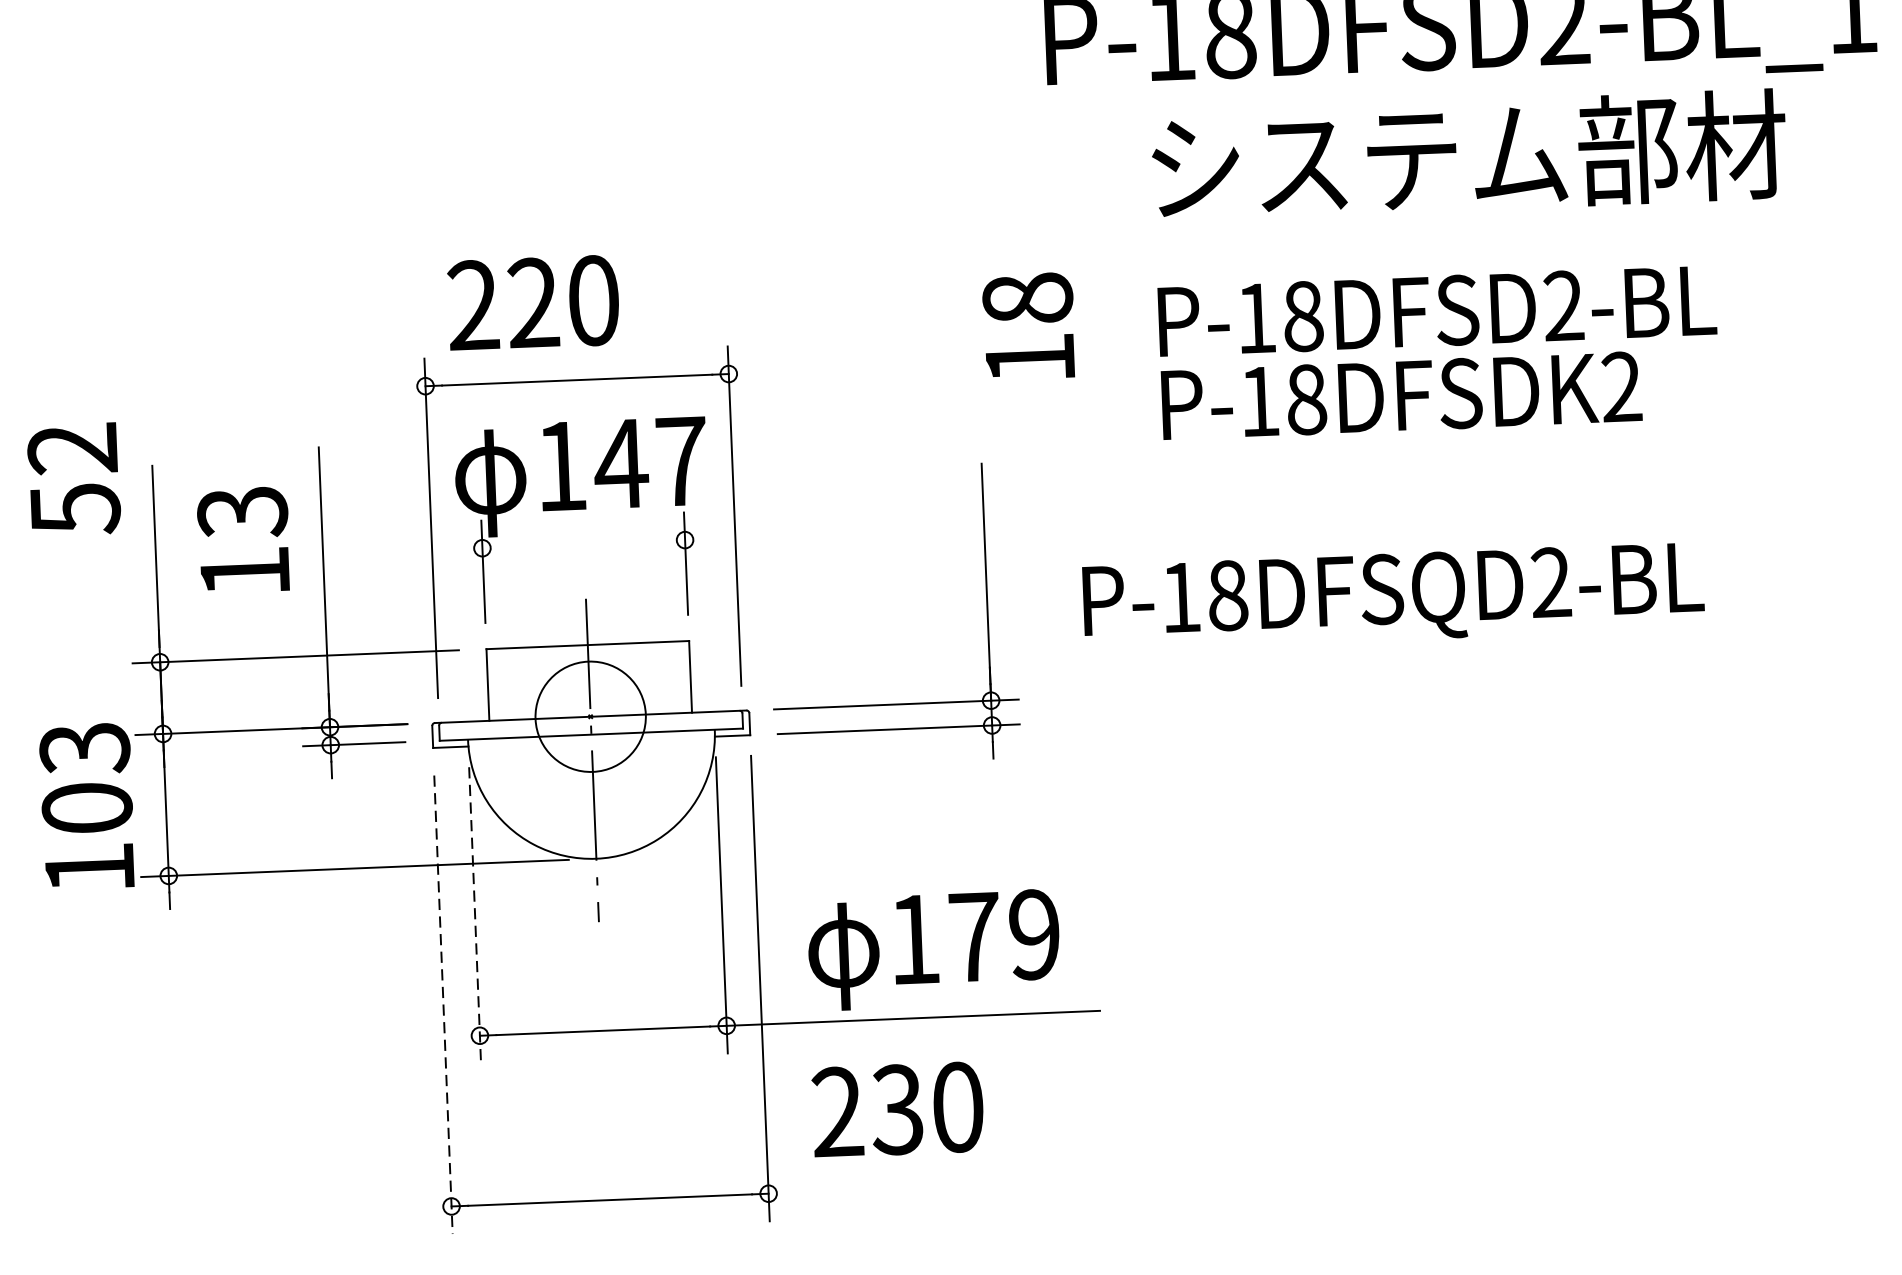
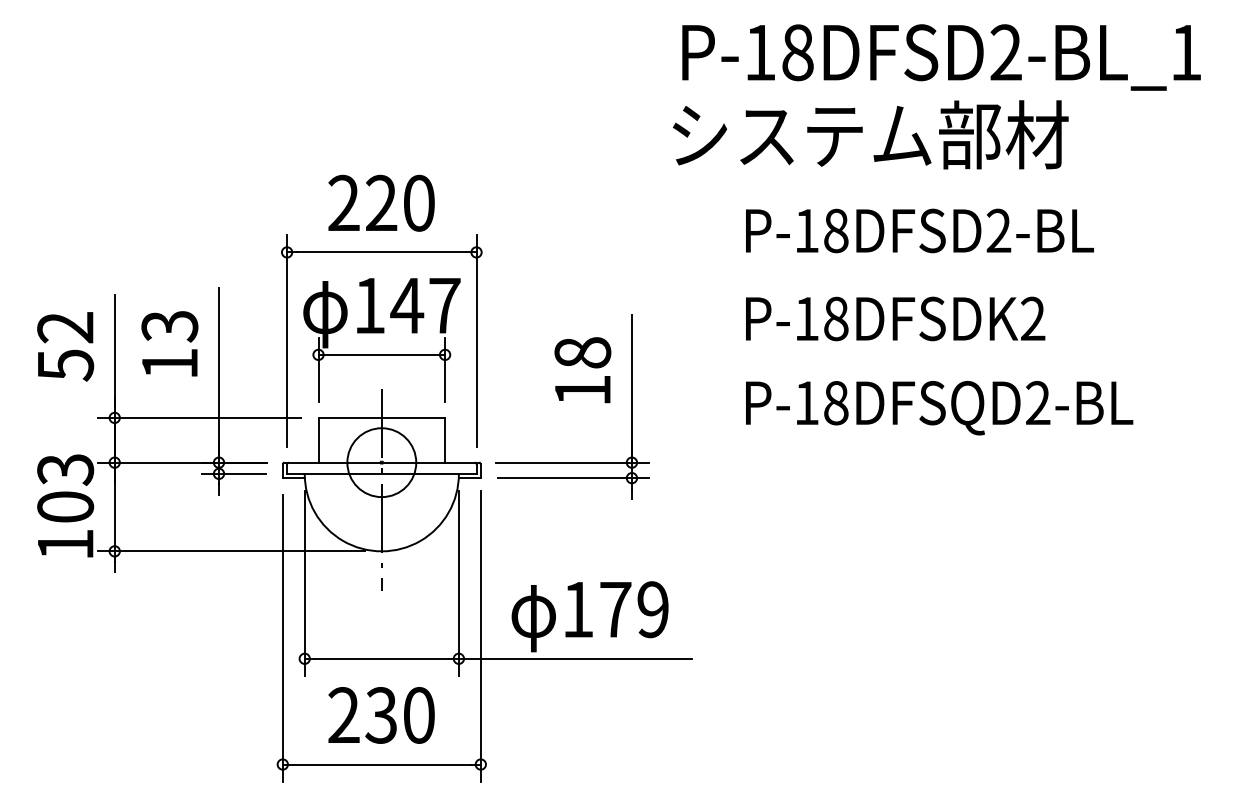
text: (1468, 155) -> (870, 134), moved
text: (533, 301) -> (381, 202), moved
text: (1028, 326) -> (582, 370), moved
text: (1401, 395) -> (895, 318), moved
text: (73, 479) -> (65, 346), moved
line: (583, 543) -> (381, 354), added
text: (1393, 597) -> (939, 408), moved
line: (474, 916) -> (304, 584), dashed -> solid
line: (443, 1006) -> (282, 639), dashed -> solid
text: (897, 1109) -> (381, 715), moved

